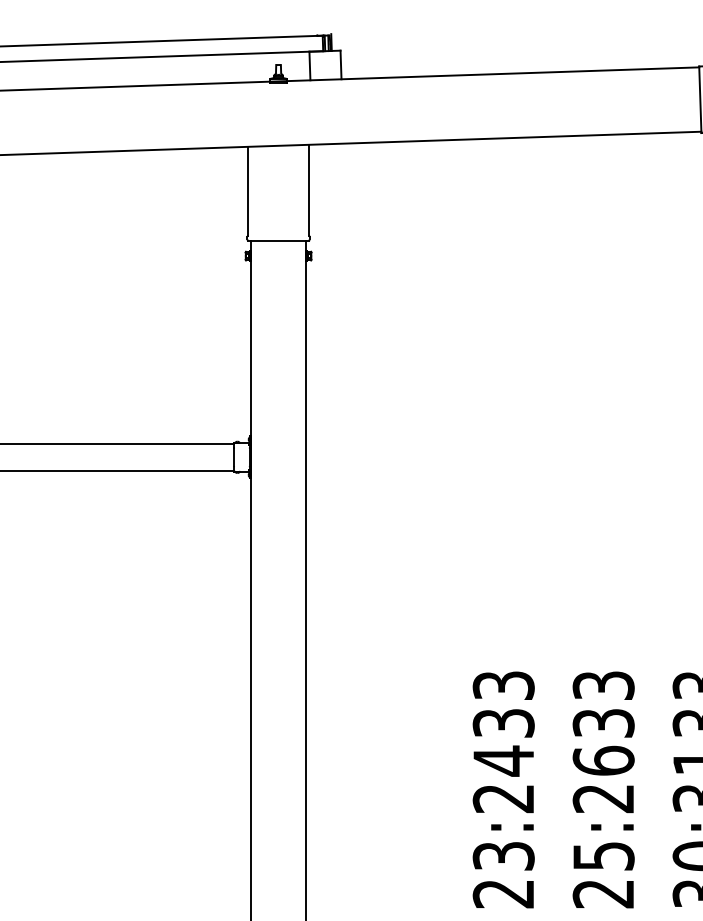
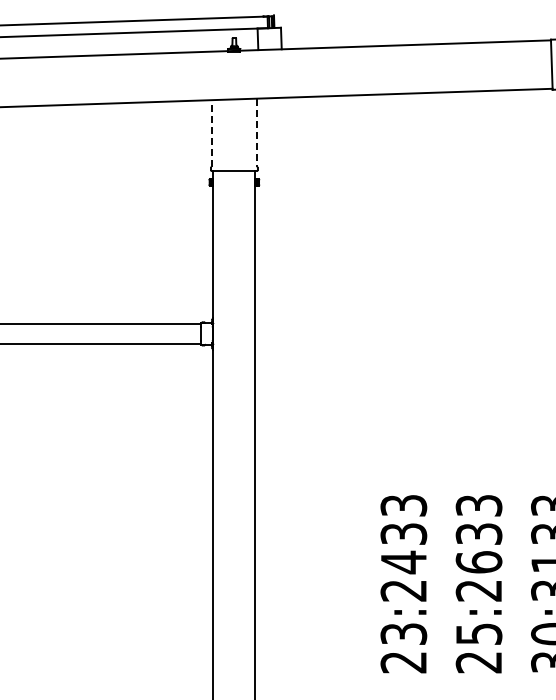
line: (248, 191) -> (211, 133), solid -> dashed
line: (309, 191) -> (257, 133), solid -> dashed

